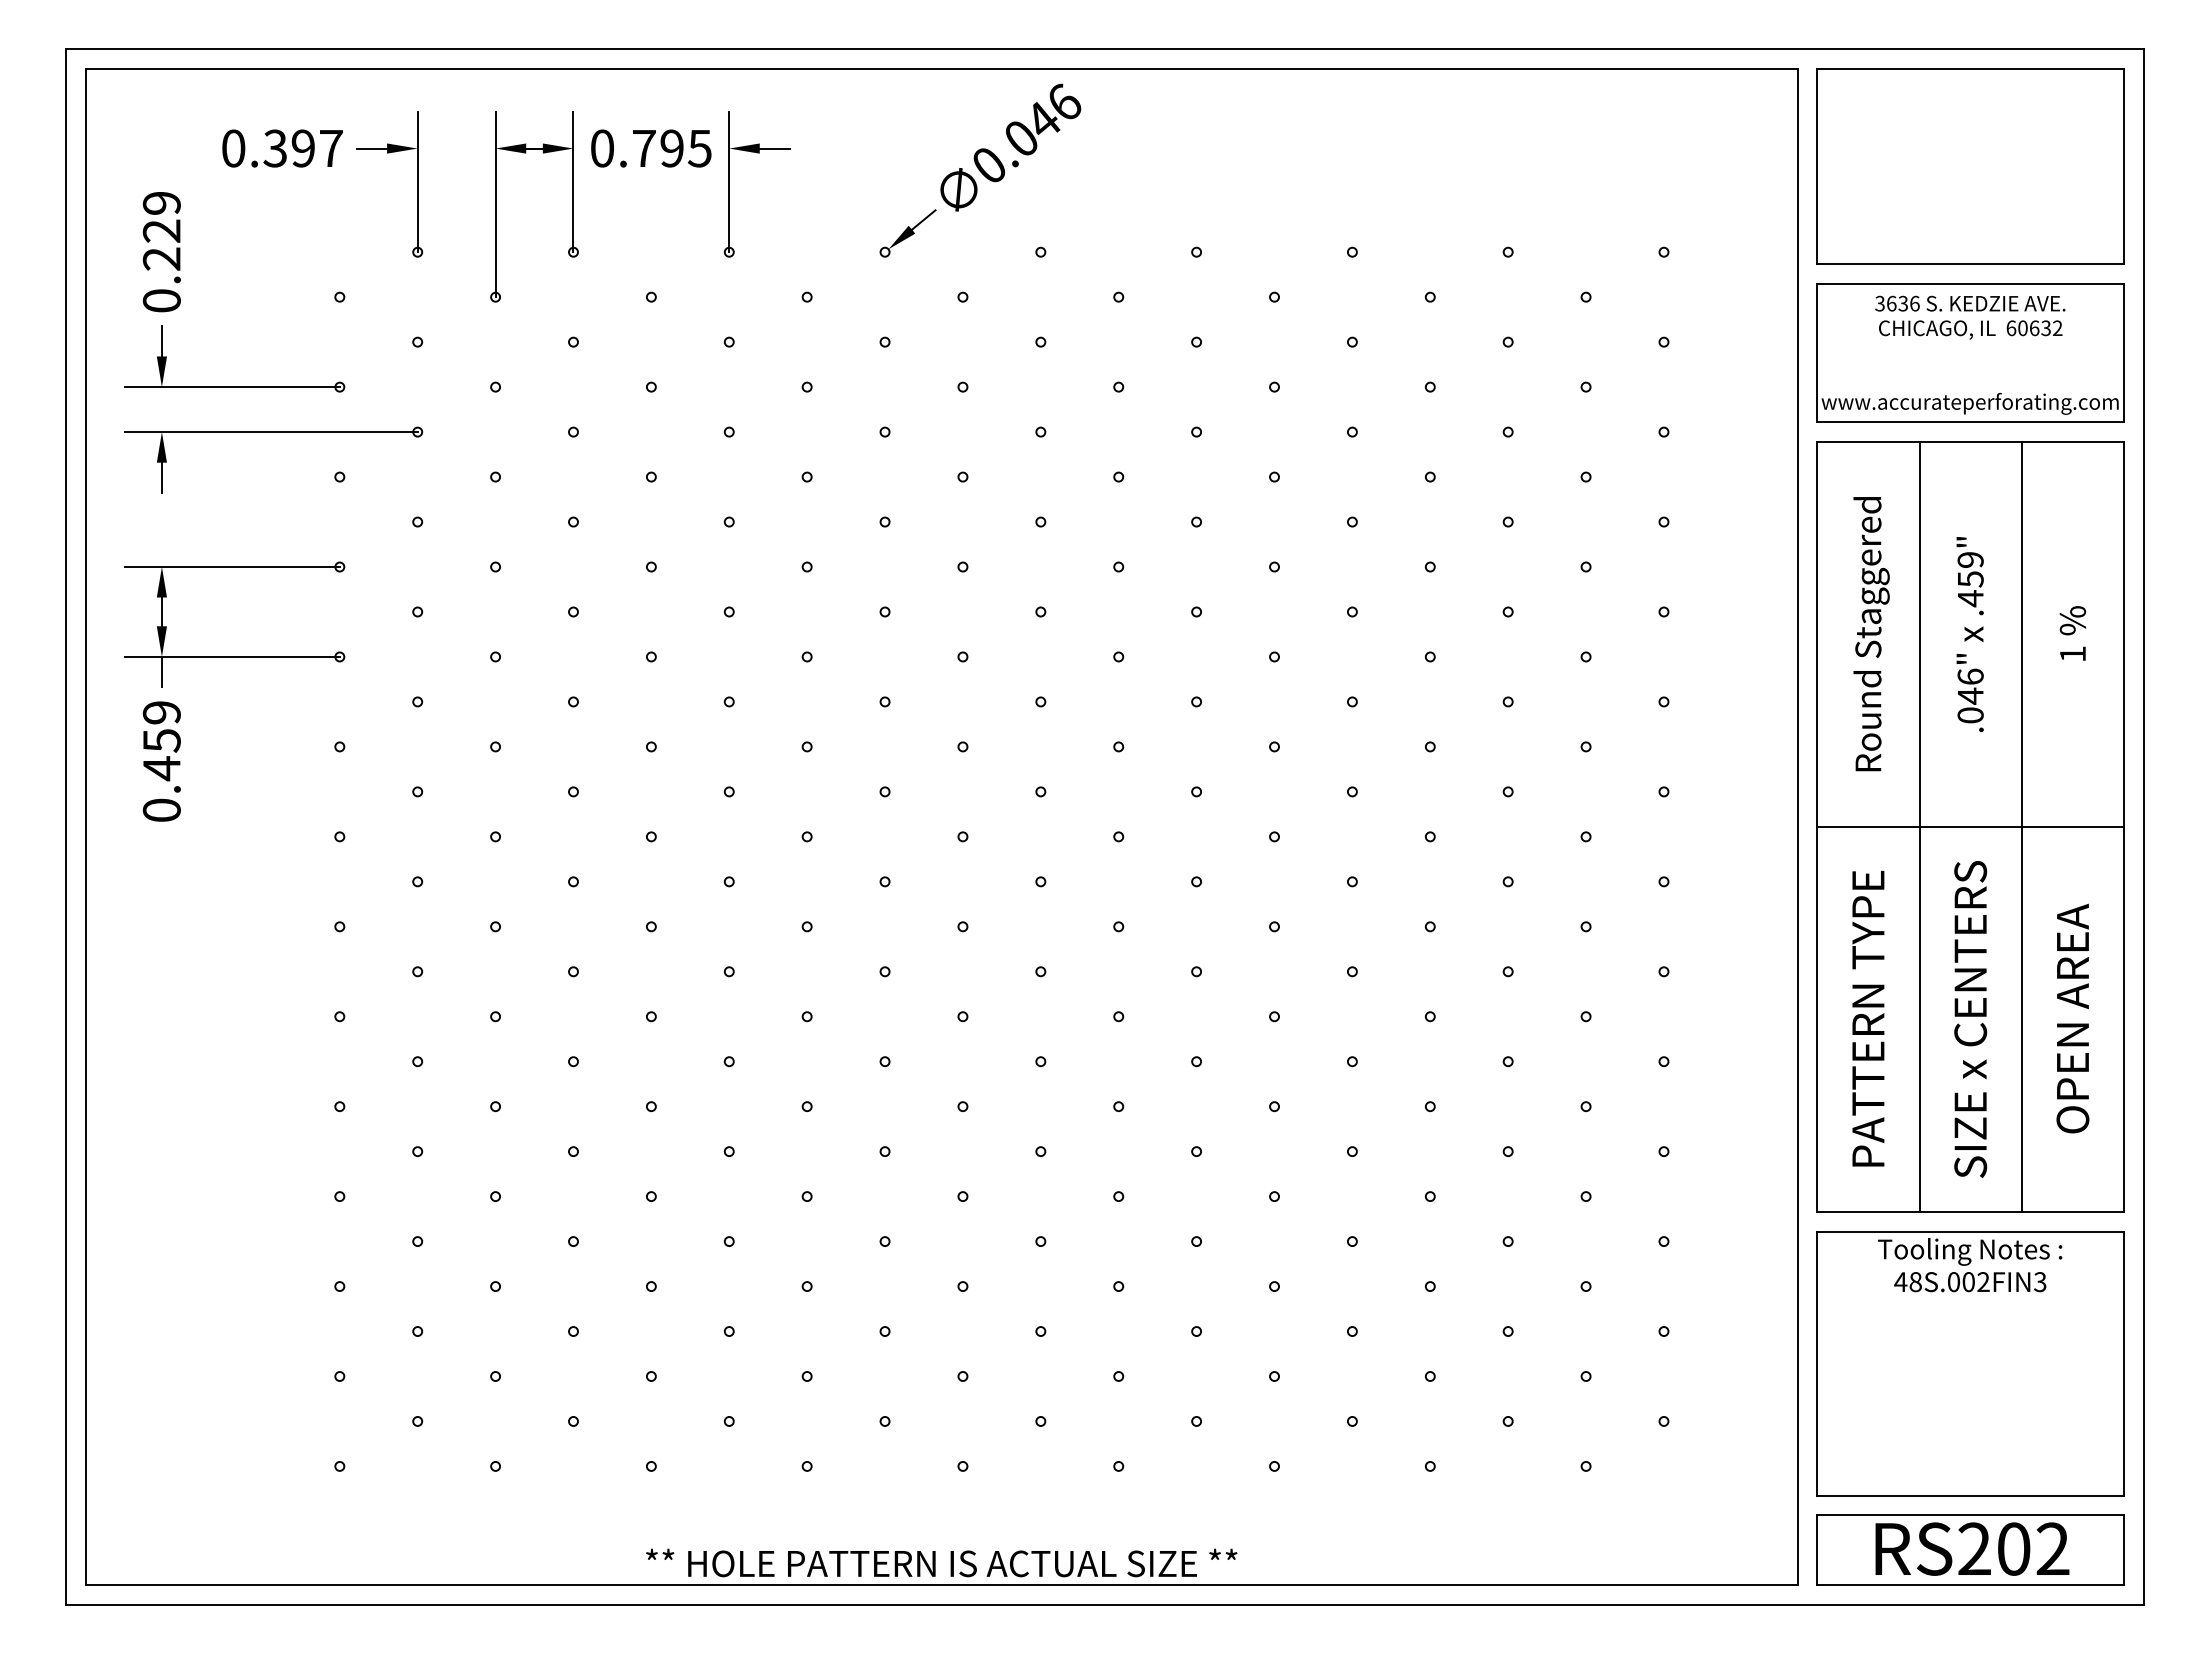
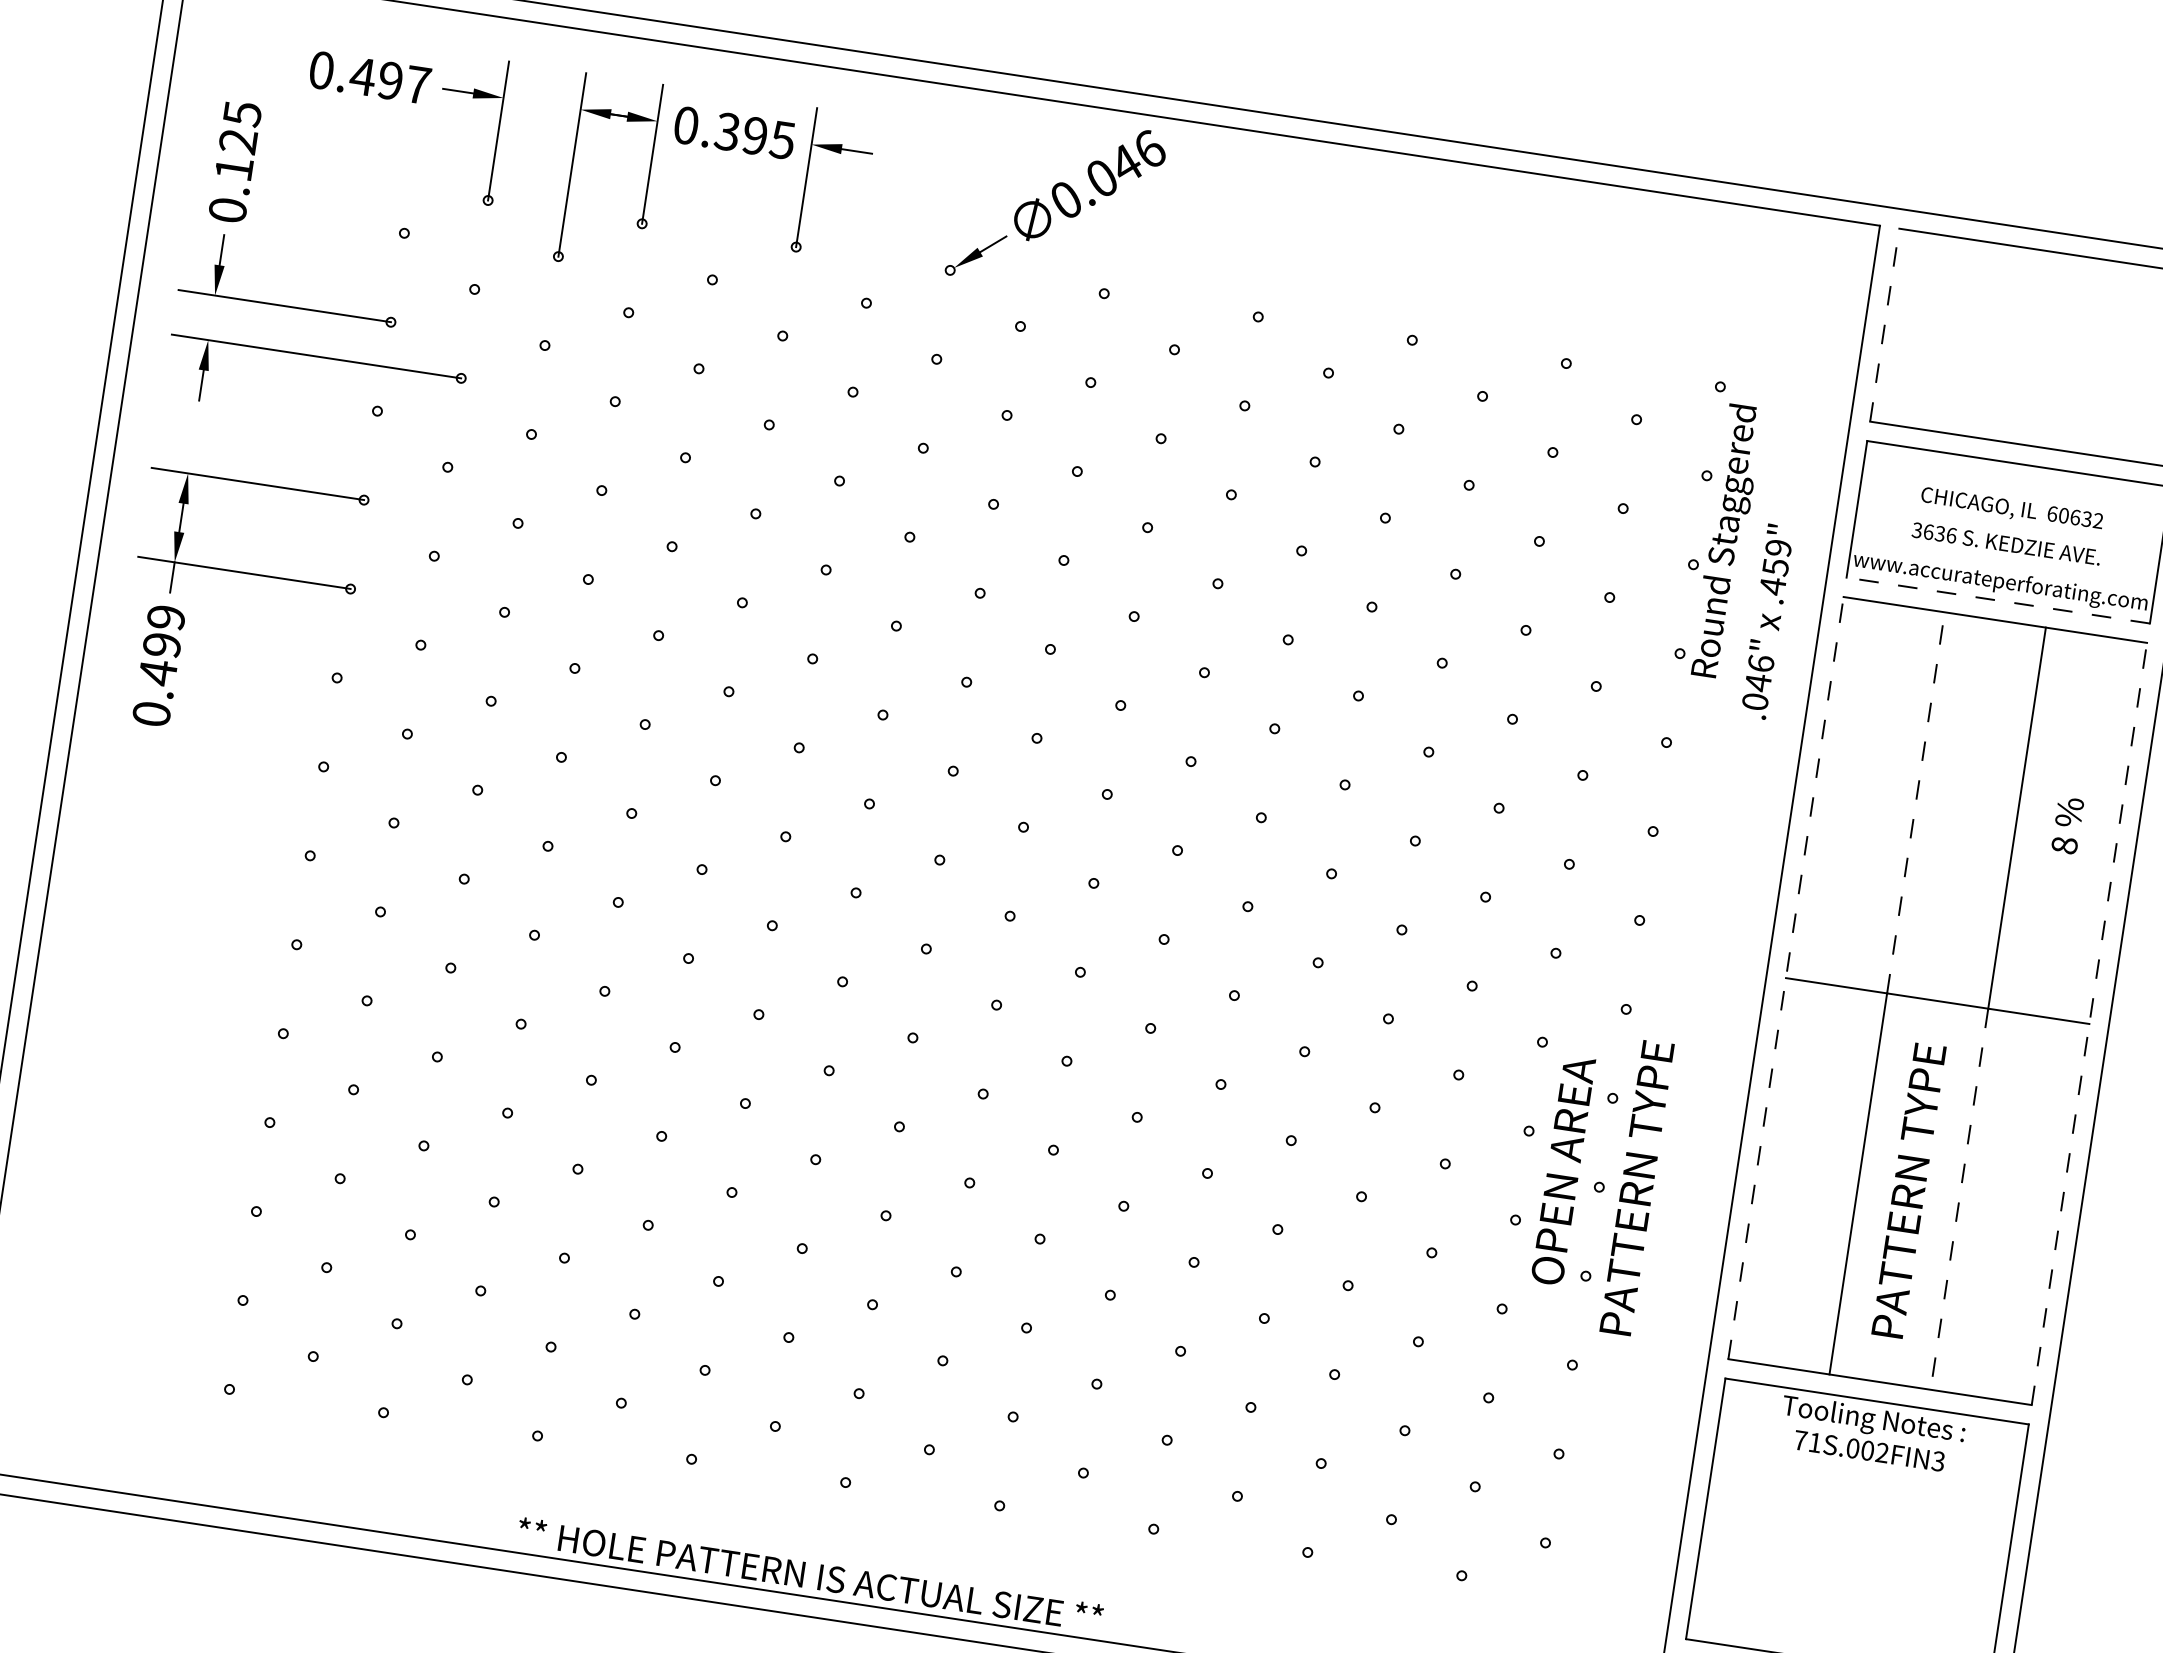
text: (274, 148) -> (362, 76), 0.397 -> 0.497
text: (643, 148) -> (726, 131), 0.795 -> 0.395
line: (1817, 166) -> (1884, 325), solid -> dashed
text: (161, 231) -> (237, 141), 0.229 -> 0.125
text: (1970, 303) -> (2006, 543), moved
line: (1970, 421) -> (1998, 600), solid -> dashed
text: (1871, 634) -> (1726, 541), moved
line: (1919, 634) -> (1915, 803), solid -> dashed
text: (1969, 634) -> (1766, 621), moved
text: (2072, 654) -> (2064, 845), 1 -> 8
text: (161, 740) -> (161, 644), 0.459 -> 0.499
line: (1817, 826) -> (1786, 977), solid -> dashed
line: (2124, 826) -> (2089, 1023), solid -> dashed
text: (1868, 1018) -> (1637, 1187), moved
text: (2072, 1018) -> (1562, 1170), moved
text: (1970, 1019) -> (1908, 1191), SIZE x CENTERS -> PATTERN TYPE
line: (2021, 1019) -> (1959, 1198), solid -> dashed
text: (1907, 1282) -> (1807, 1441), 48S.002FIN3 -> 71S.002FIN3

